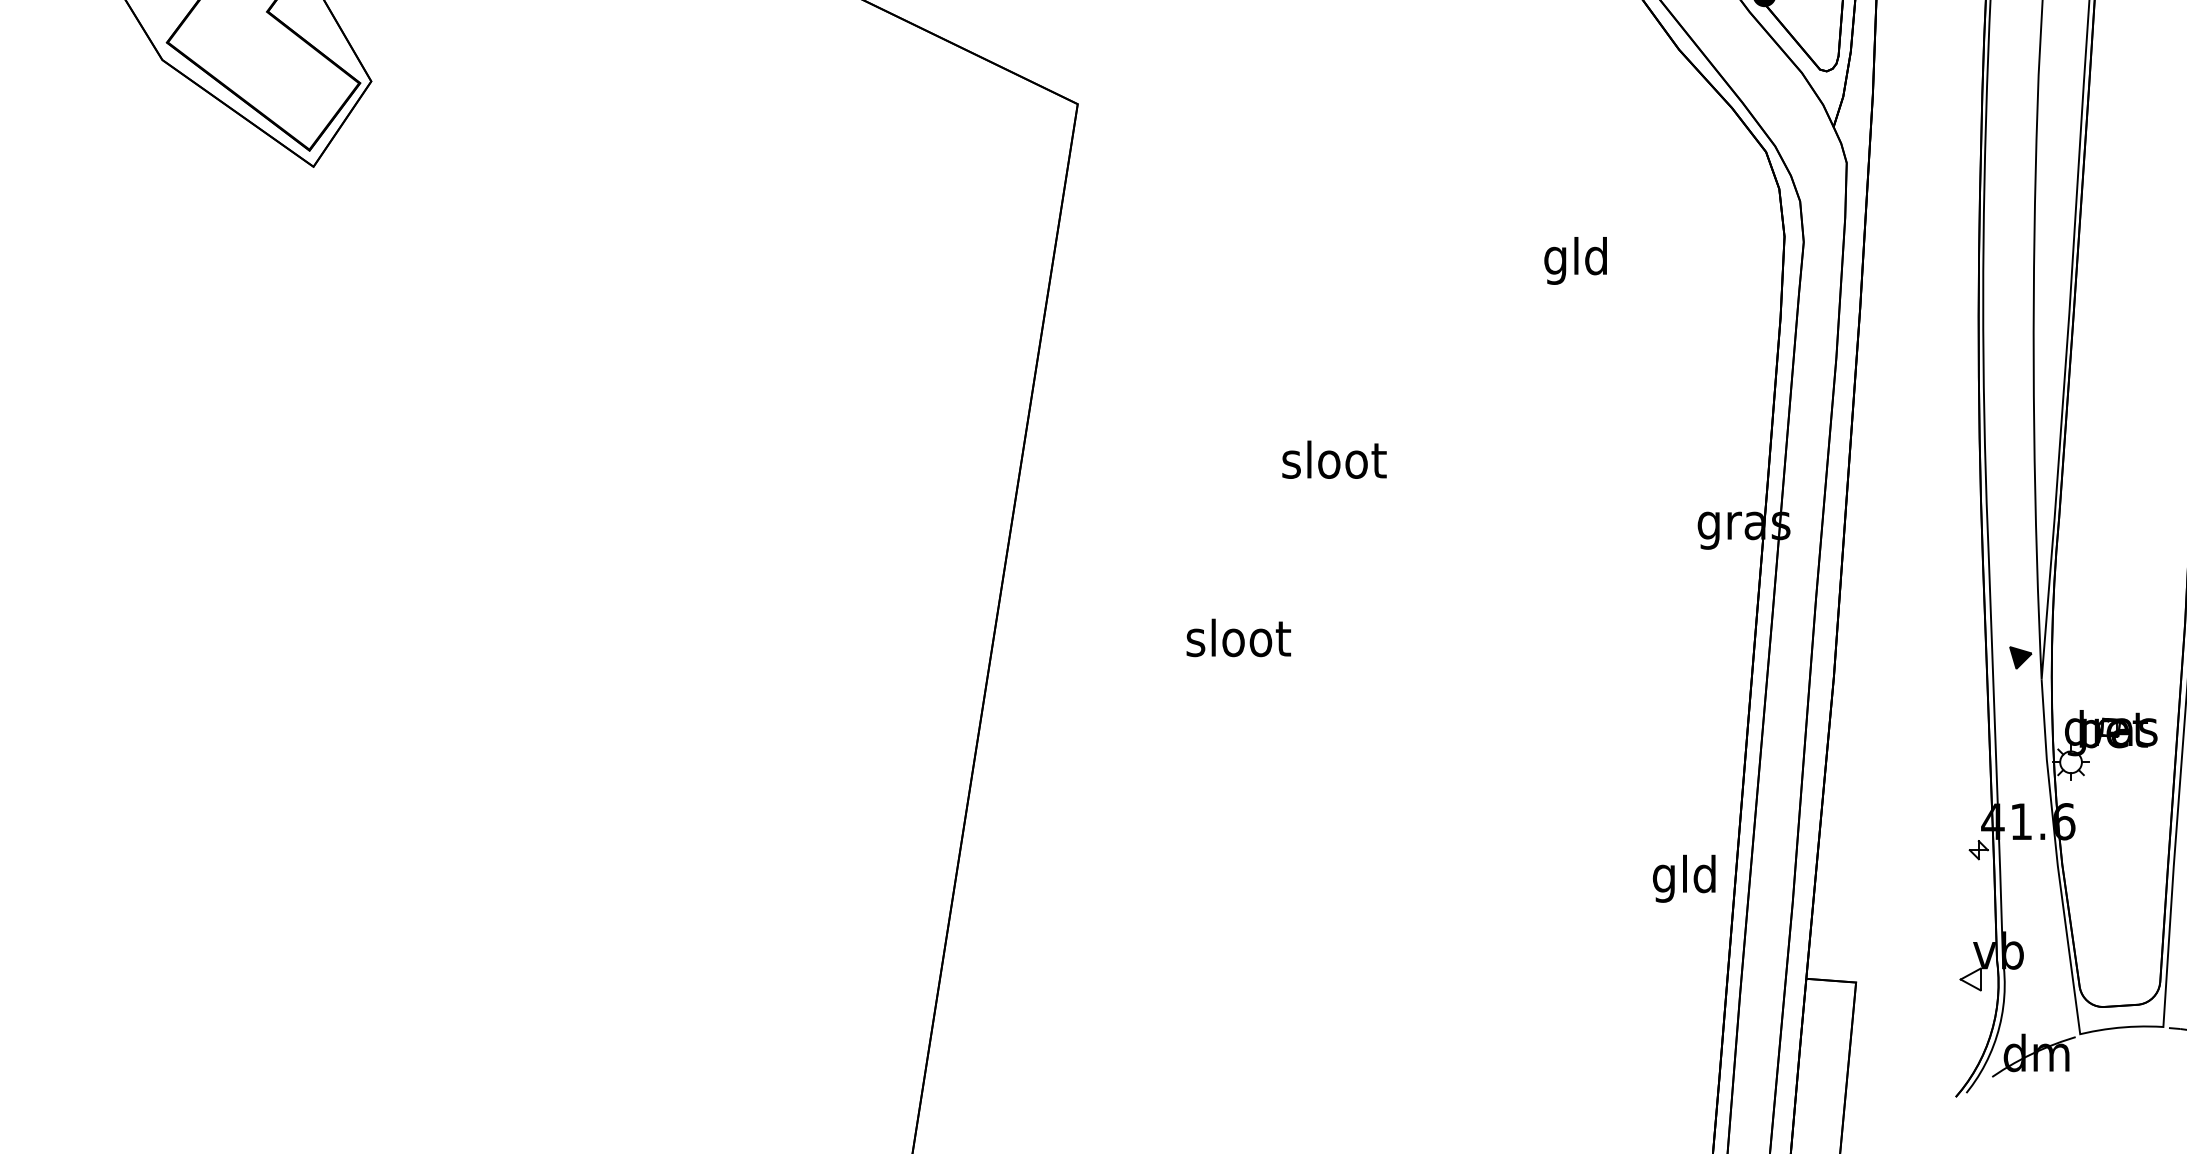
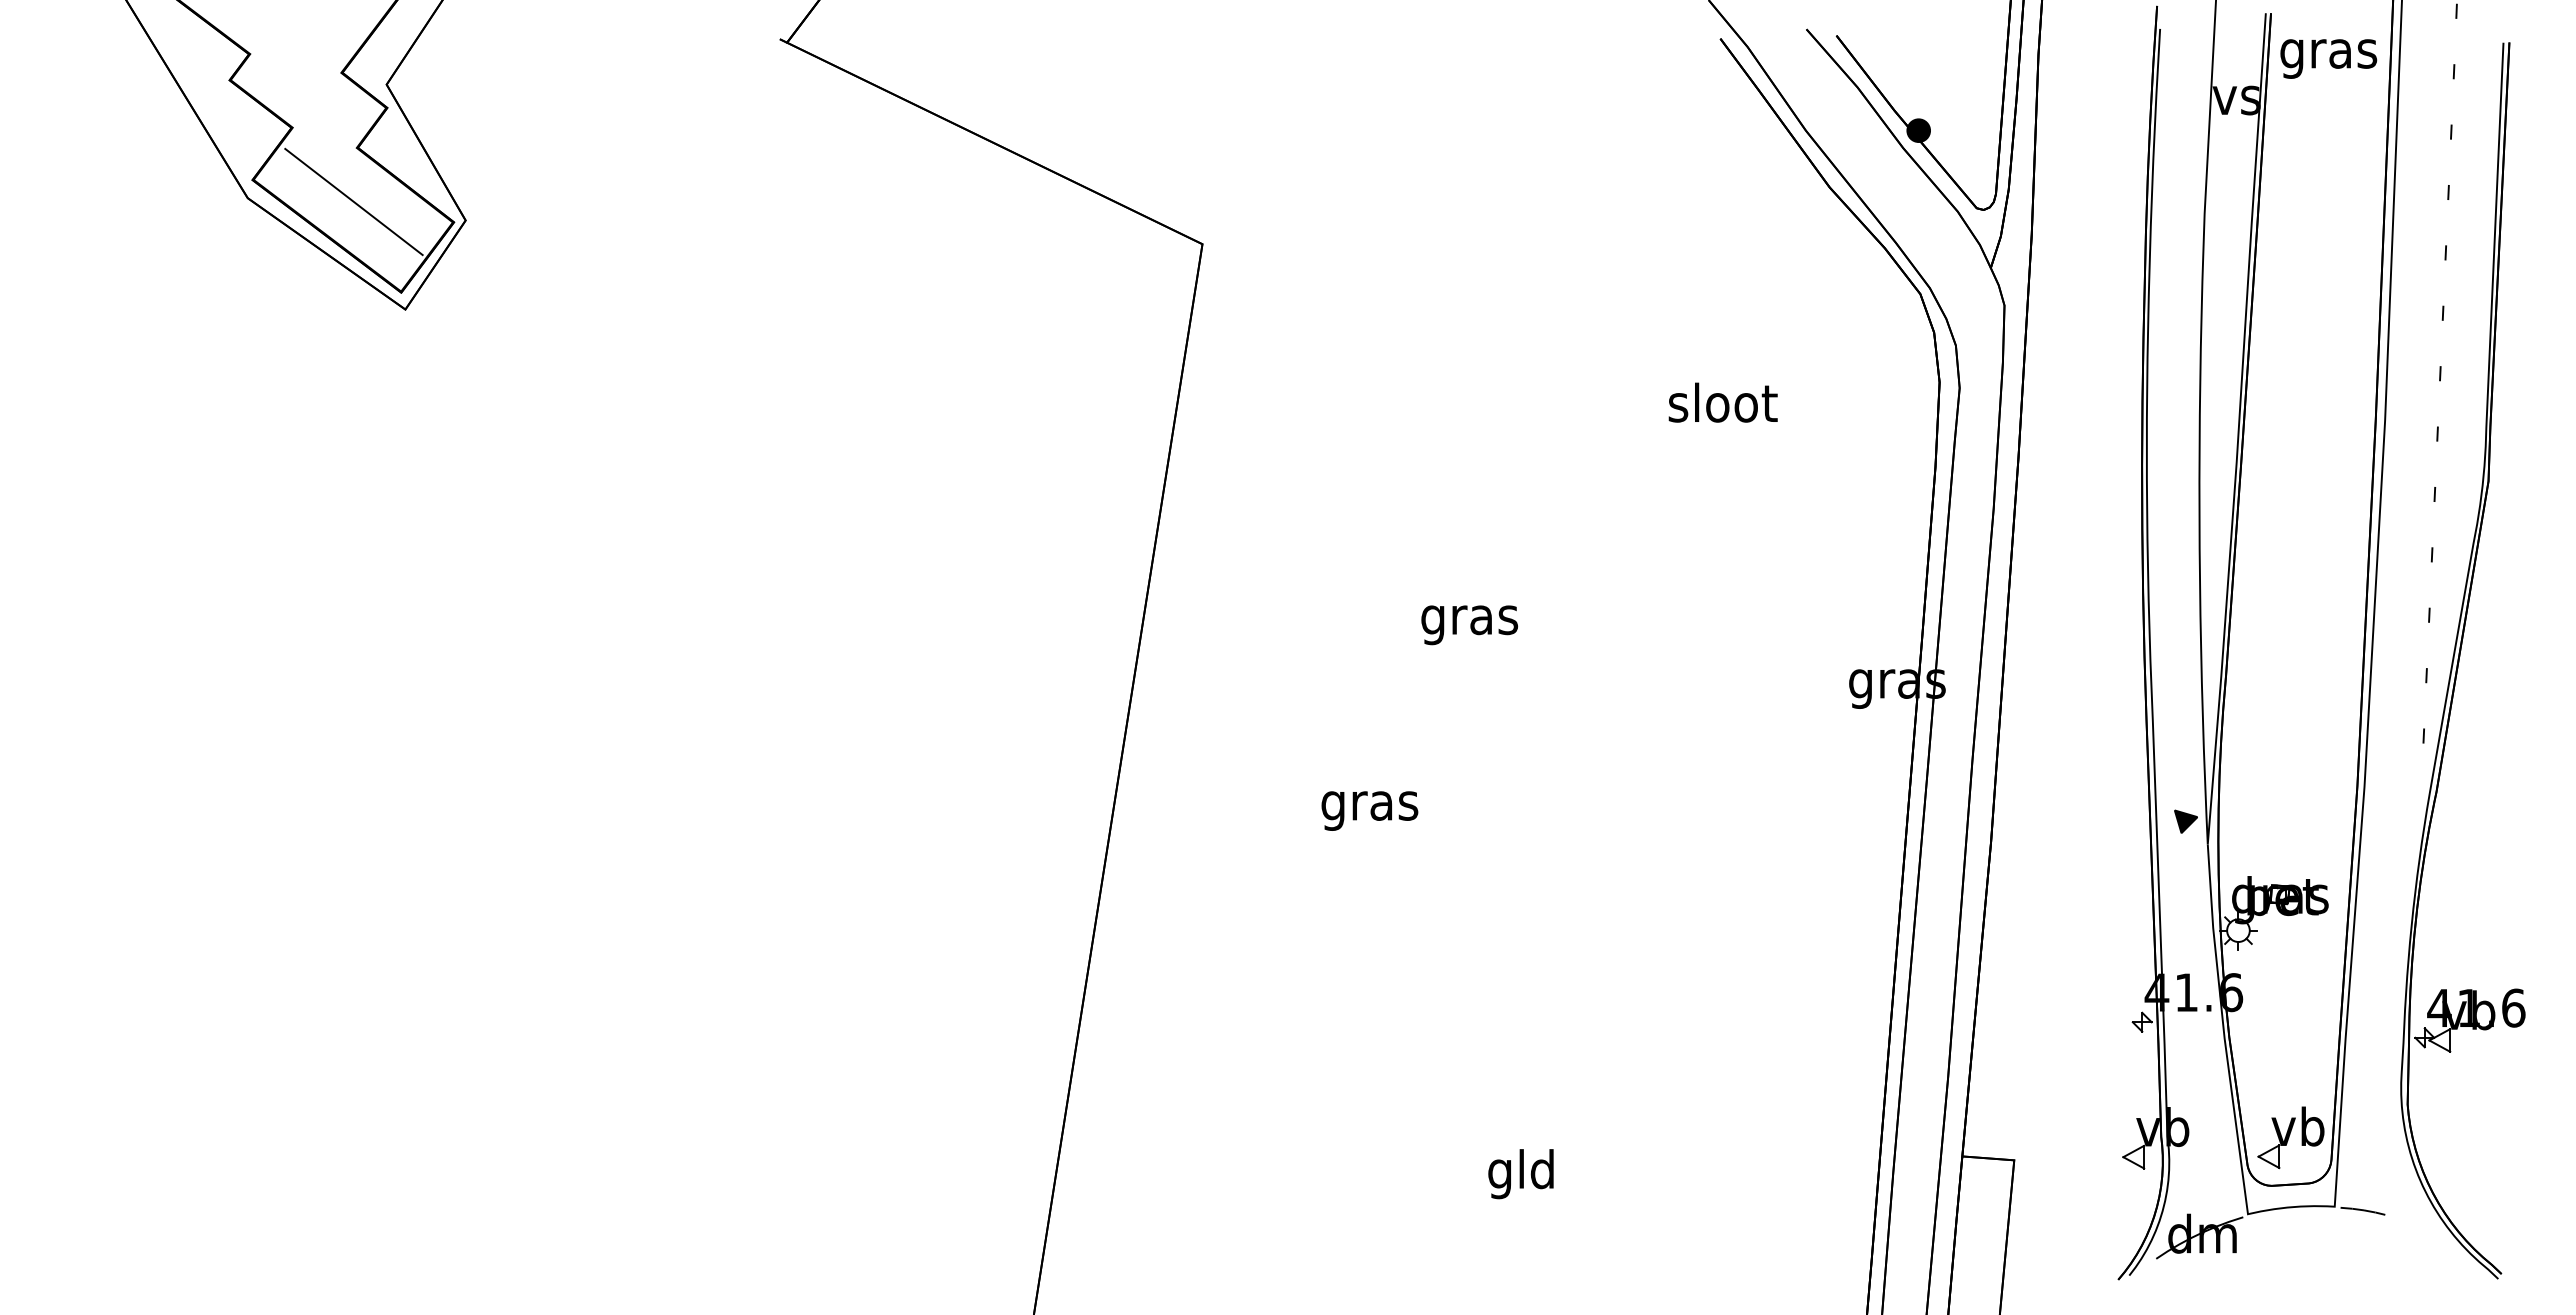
line: (263, 63) -> (353, 201), added
text: (1576, 260) -> (1722, 407), gld -> sloot
text: (1333, 464) -> (1469, 620), sloot -> gras
text: (1238, 642) -> (1370, 805), sloot -> gras
text: (1683, 879) -> (1520, 1174), moved
part: (2120, 960) -> (2290, 1137), added

